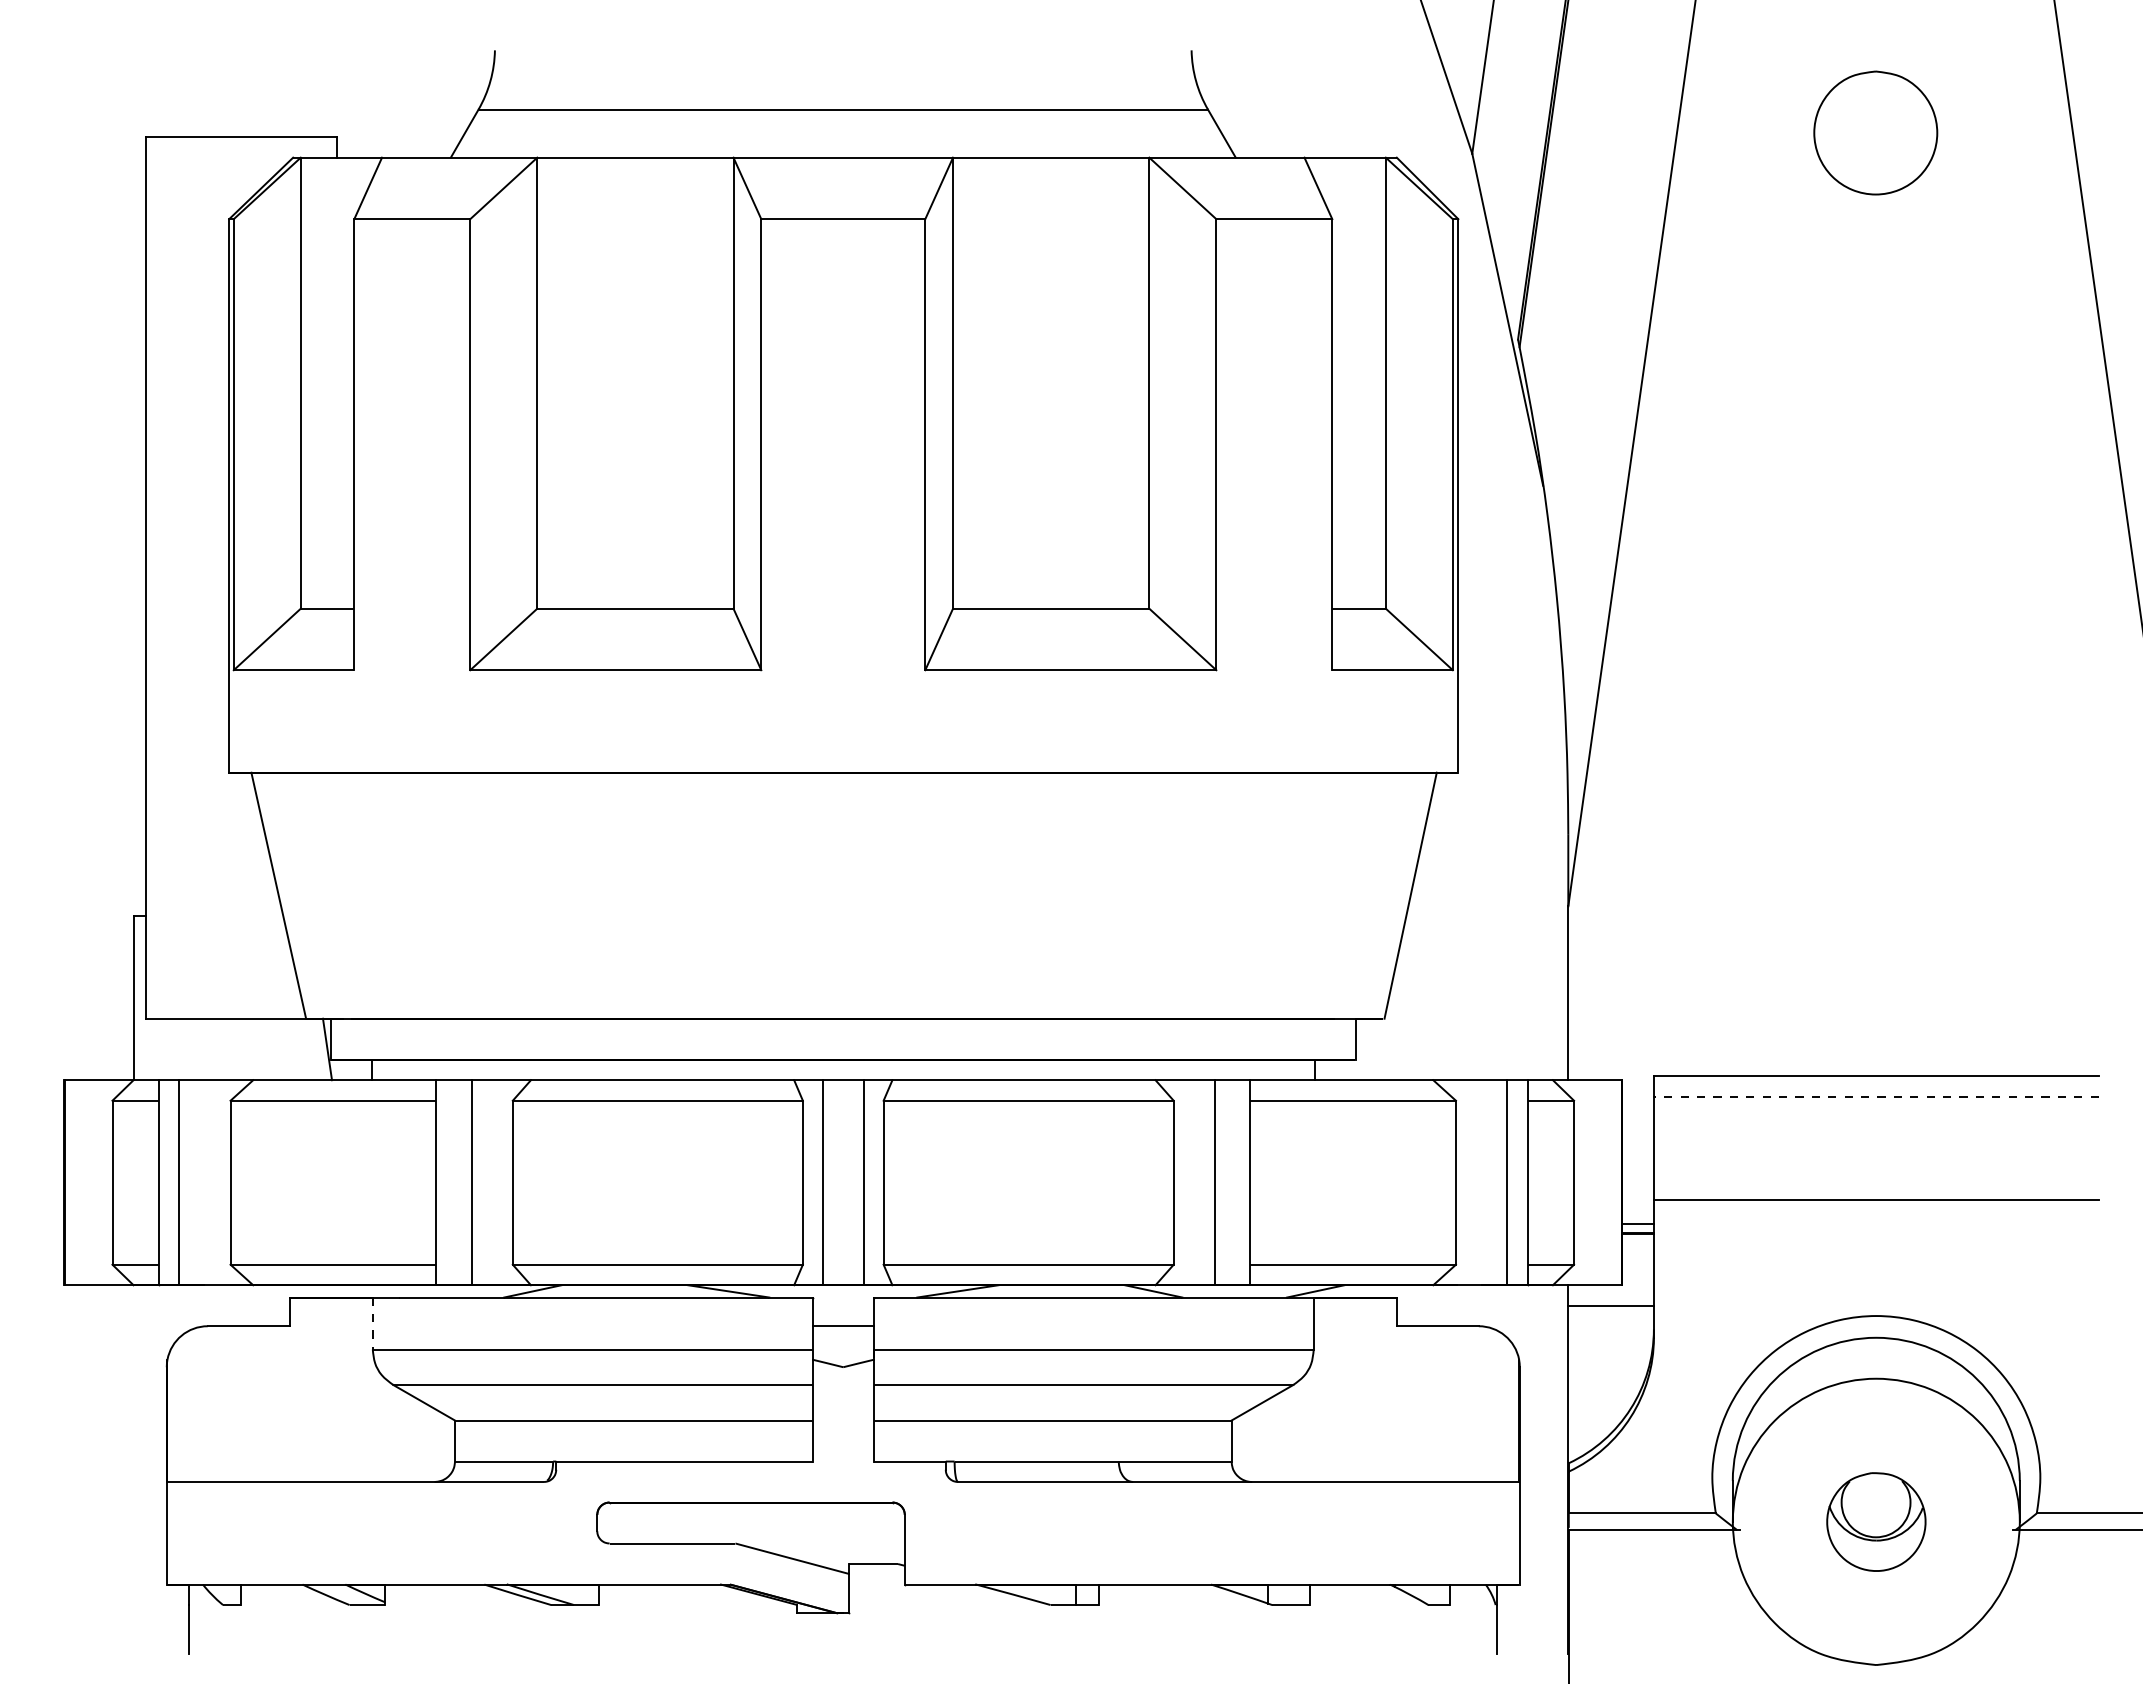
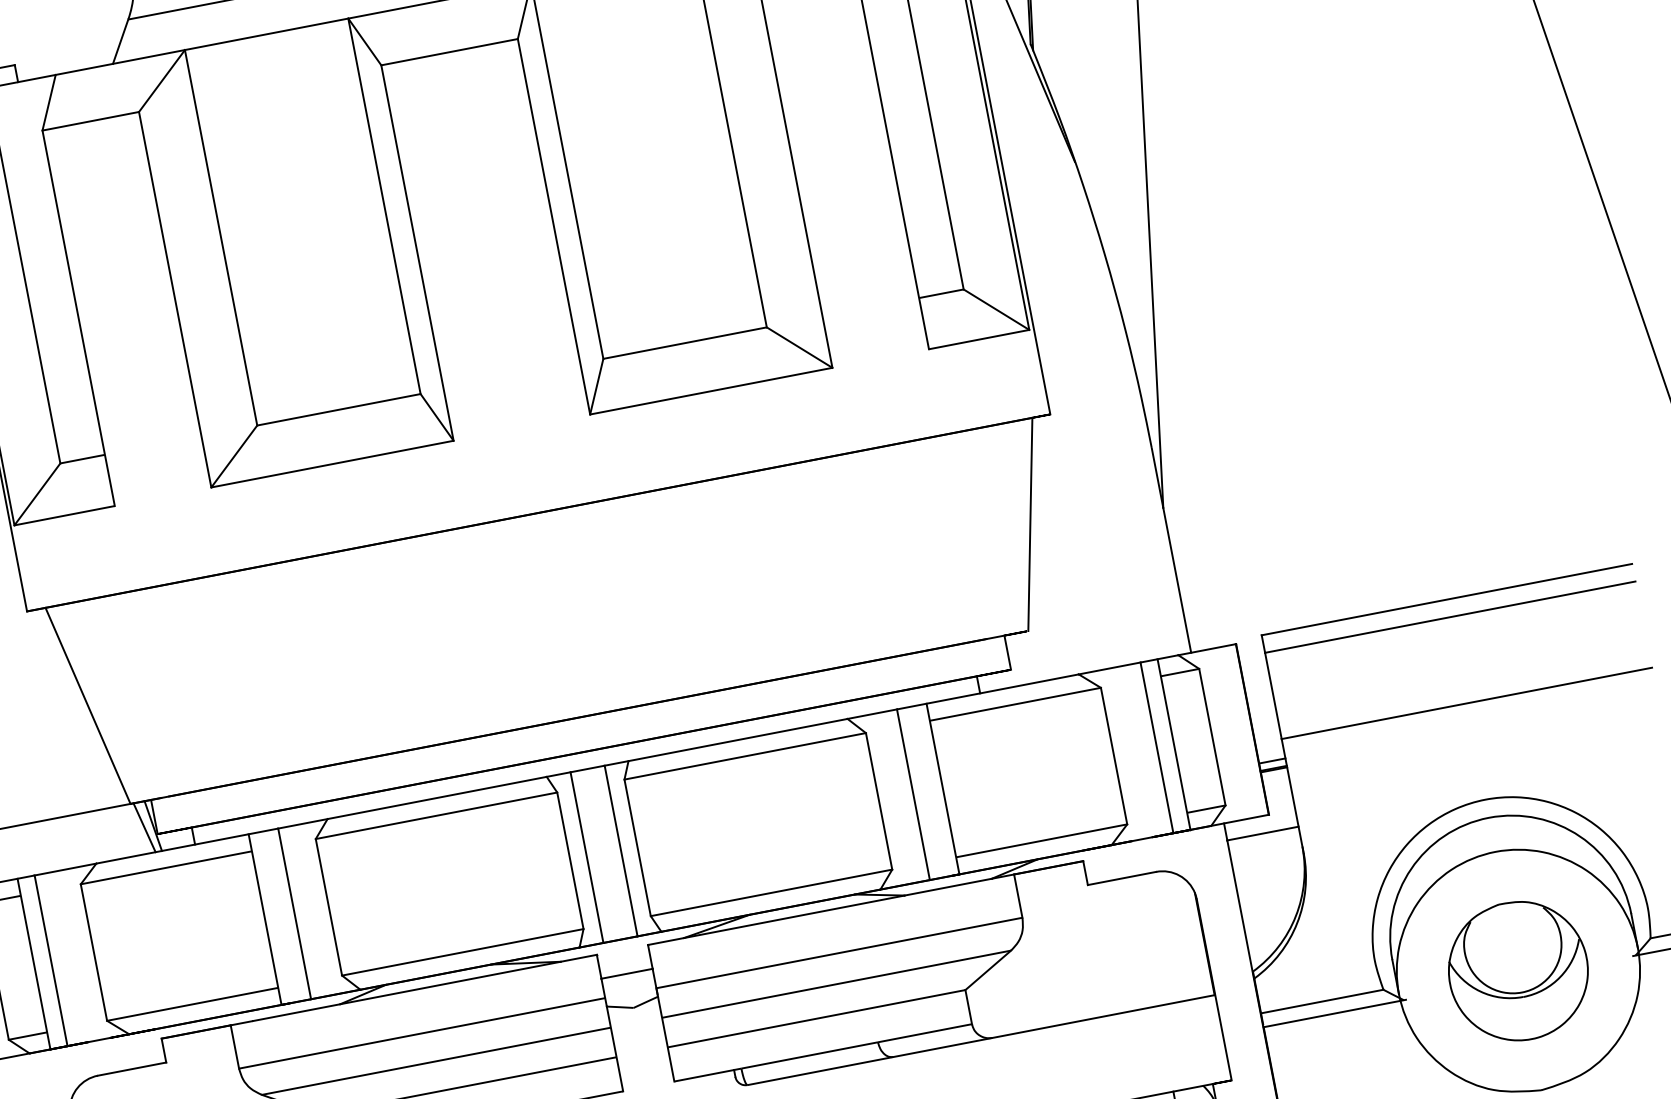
line: (316, 1049) -> (144, 827), added
line: (1875, 1096) -> (1449, 617), dashed -> solid
line: (372, 1323) -> (234, 1047), dashed -> solid
part: (1876, 1521) -> (1518, 970), size x1.67

